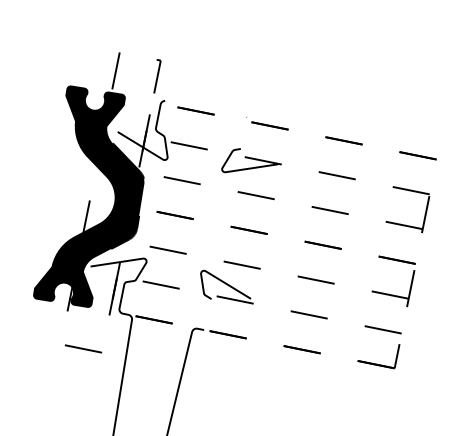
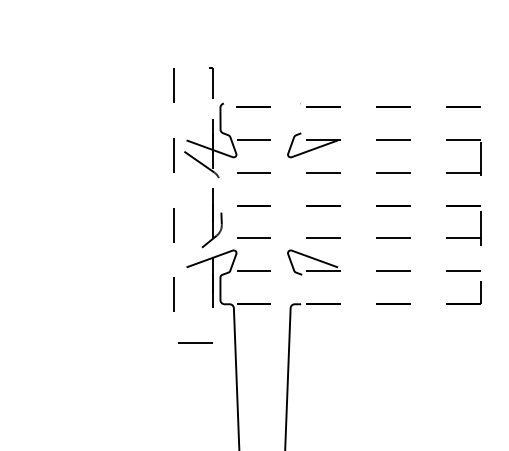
fill: (93, 198) -> (176, 205), removed

